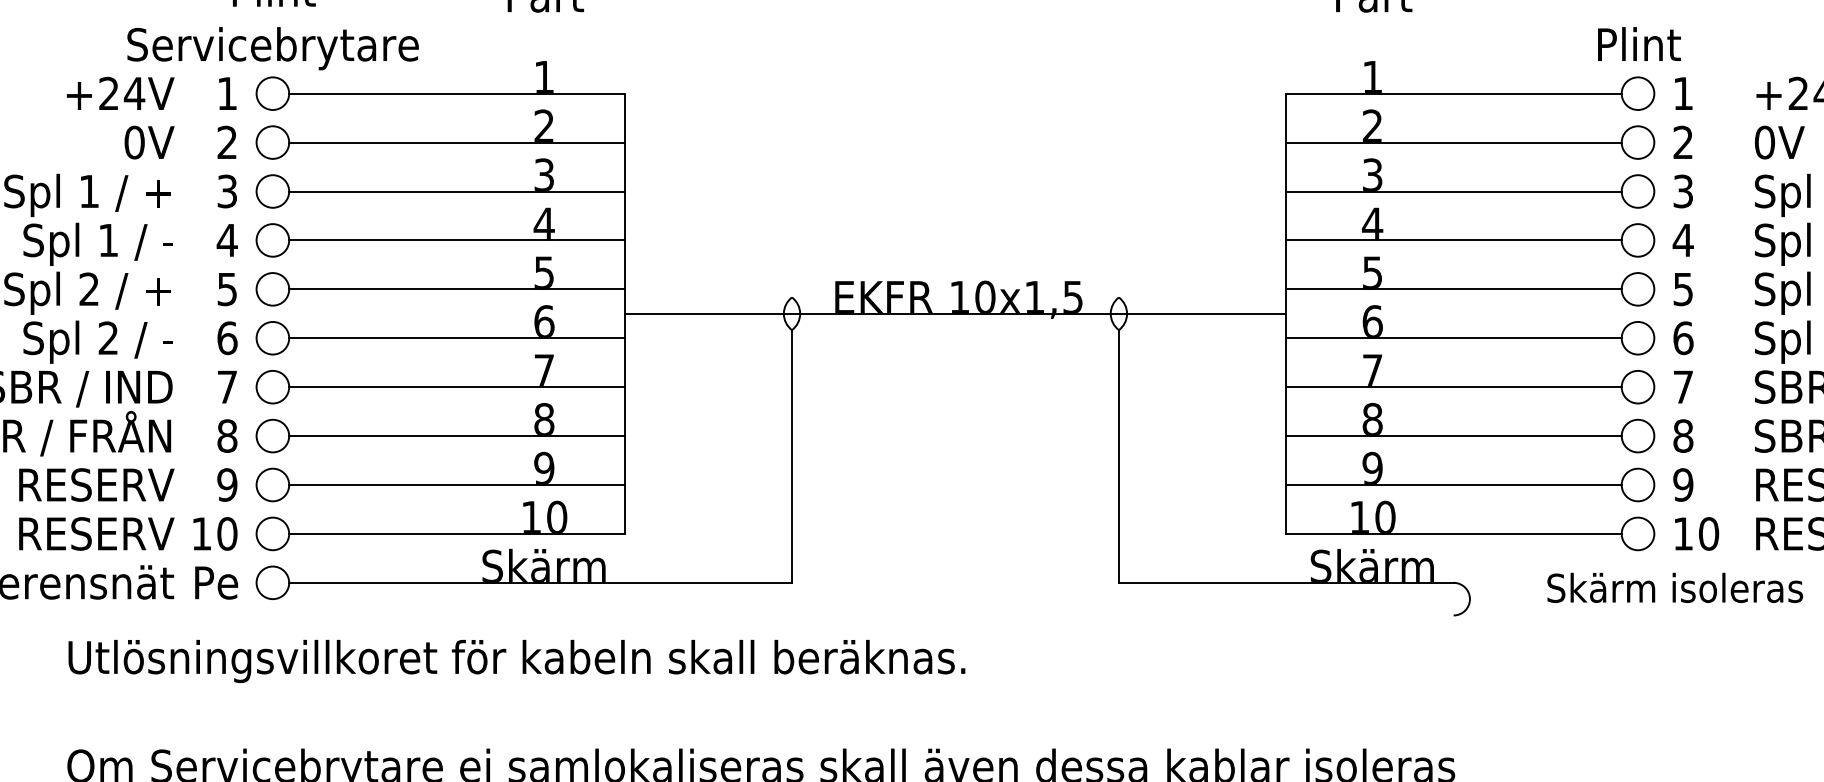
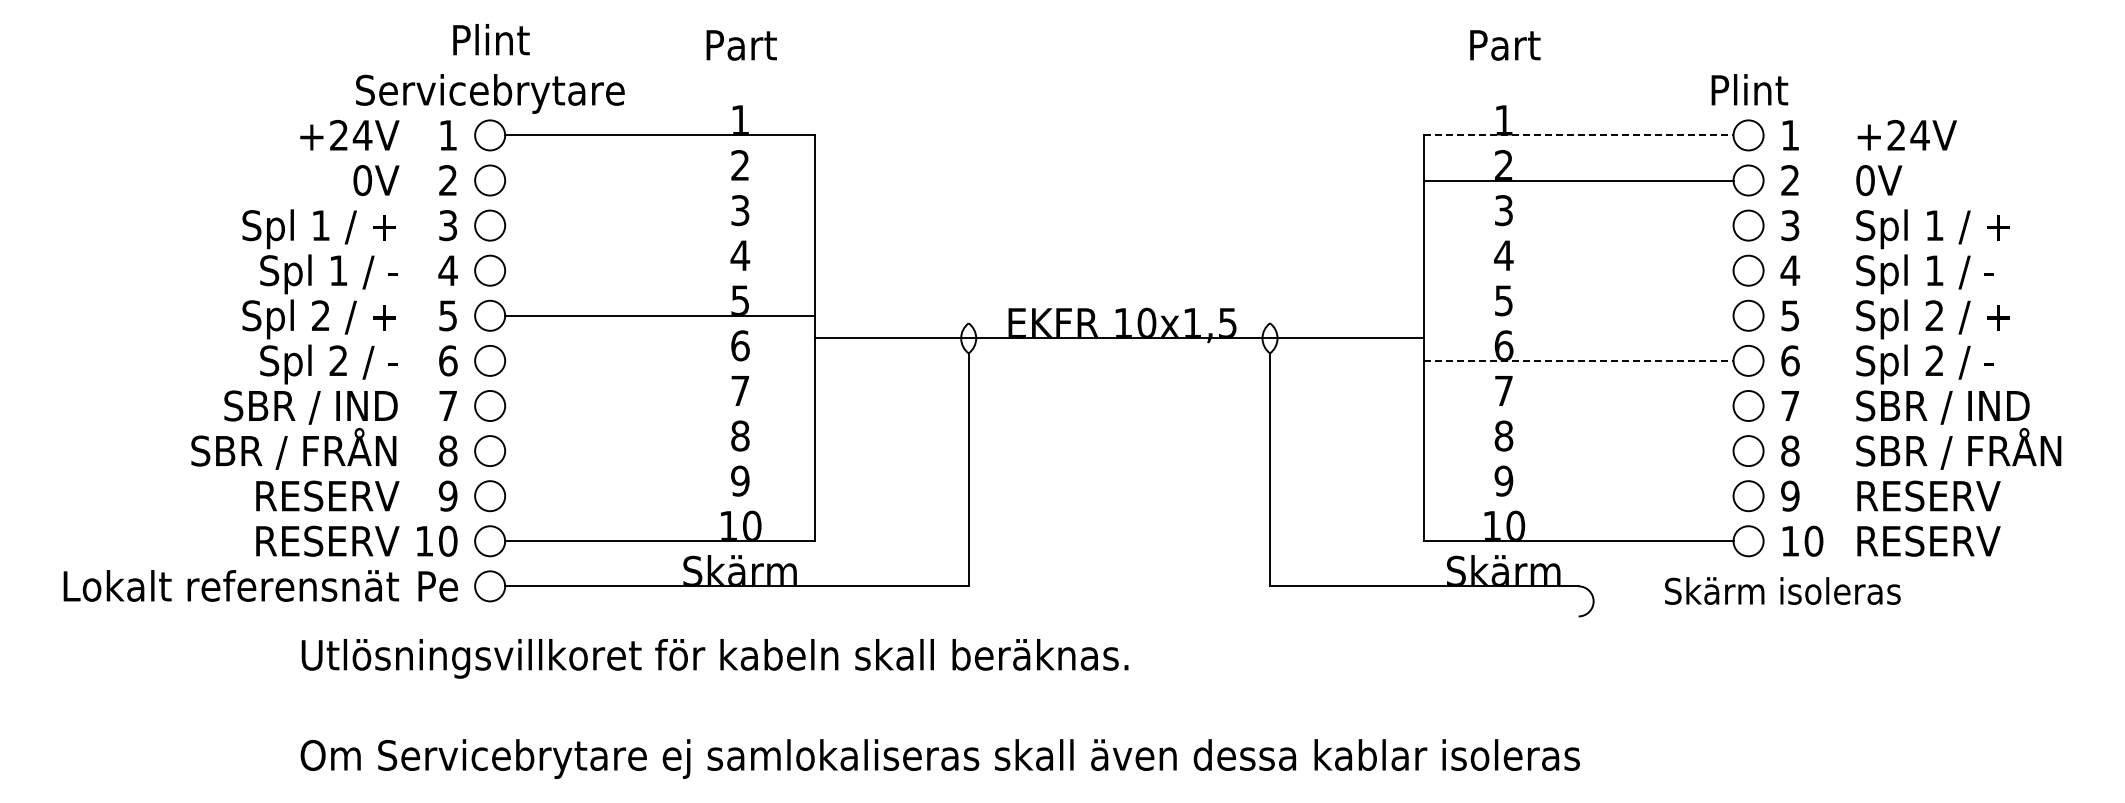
line: (1453, 93) -> (1578, 135), solid -> dashed
line: (457, 142) -> (660, 180), removed
line: (457, 191) -> (660, 225), removed
line: (1453, 191) -> (1578, 225), removed
line: (457, 240) -> (660, 270), removed
line: (1453, 240) -> (1578, 270), removed
line: (1453, 289) -> (1578, 315), removed
line: (457, 337) -> (660, 360), removed
line: (1453, 337) -> (1578, 360), solid -> dashed
line: (457, 386) -> (660, 405), removed
line: (1453, 386) -> (1578, 405), removed
line: (457, 436) -> (660, 451), removed
line: (1453, 436) -> (1578, 451), removed
line: (457, 485) -> (660, 496), removed
line: (1453, 485) -> (1578, 496), removed

